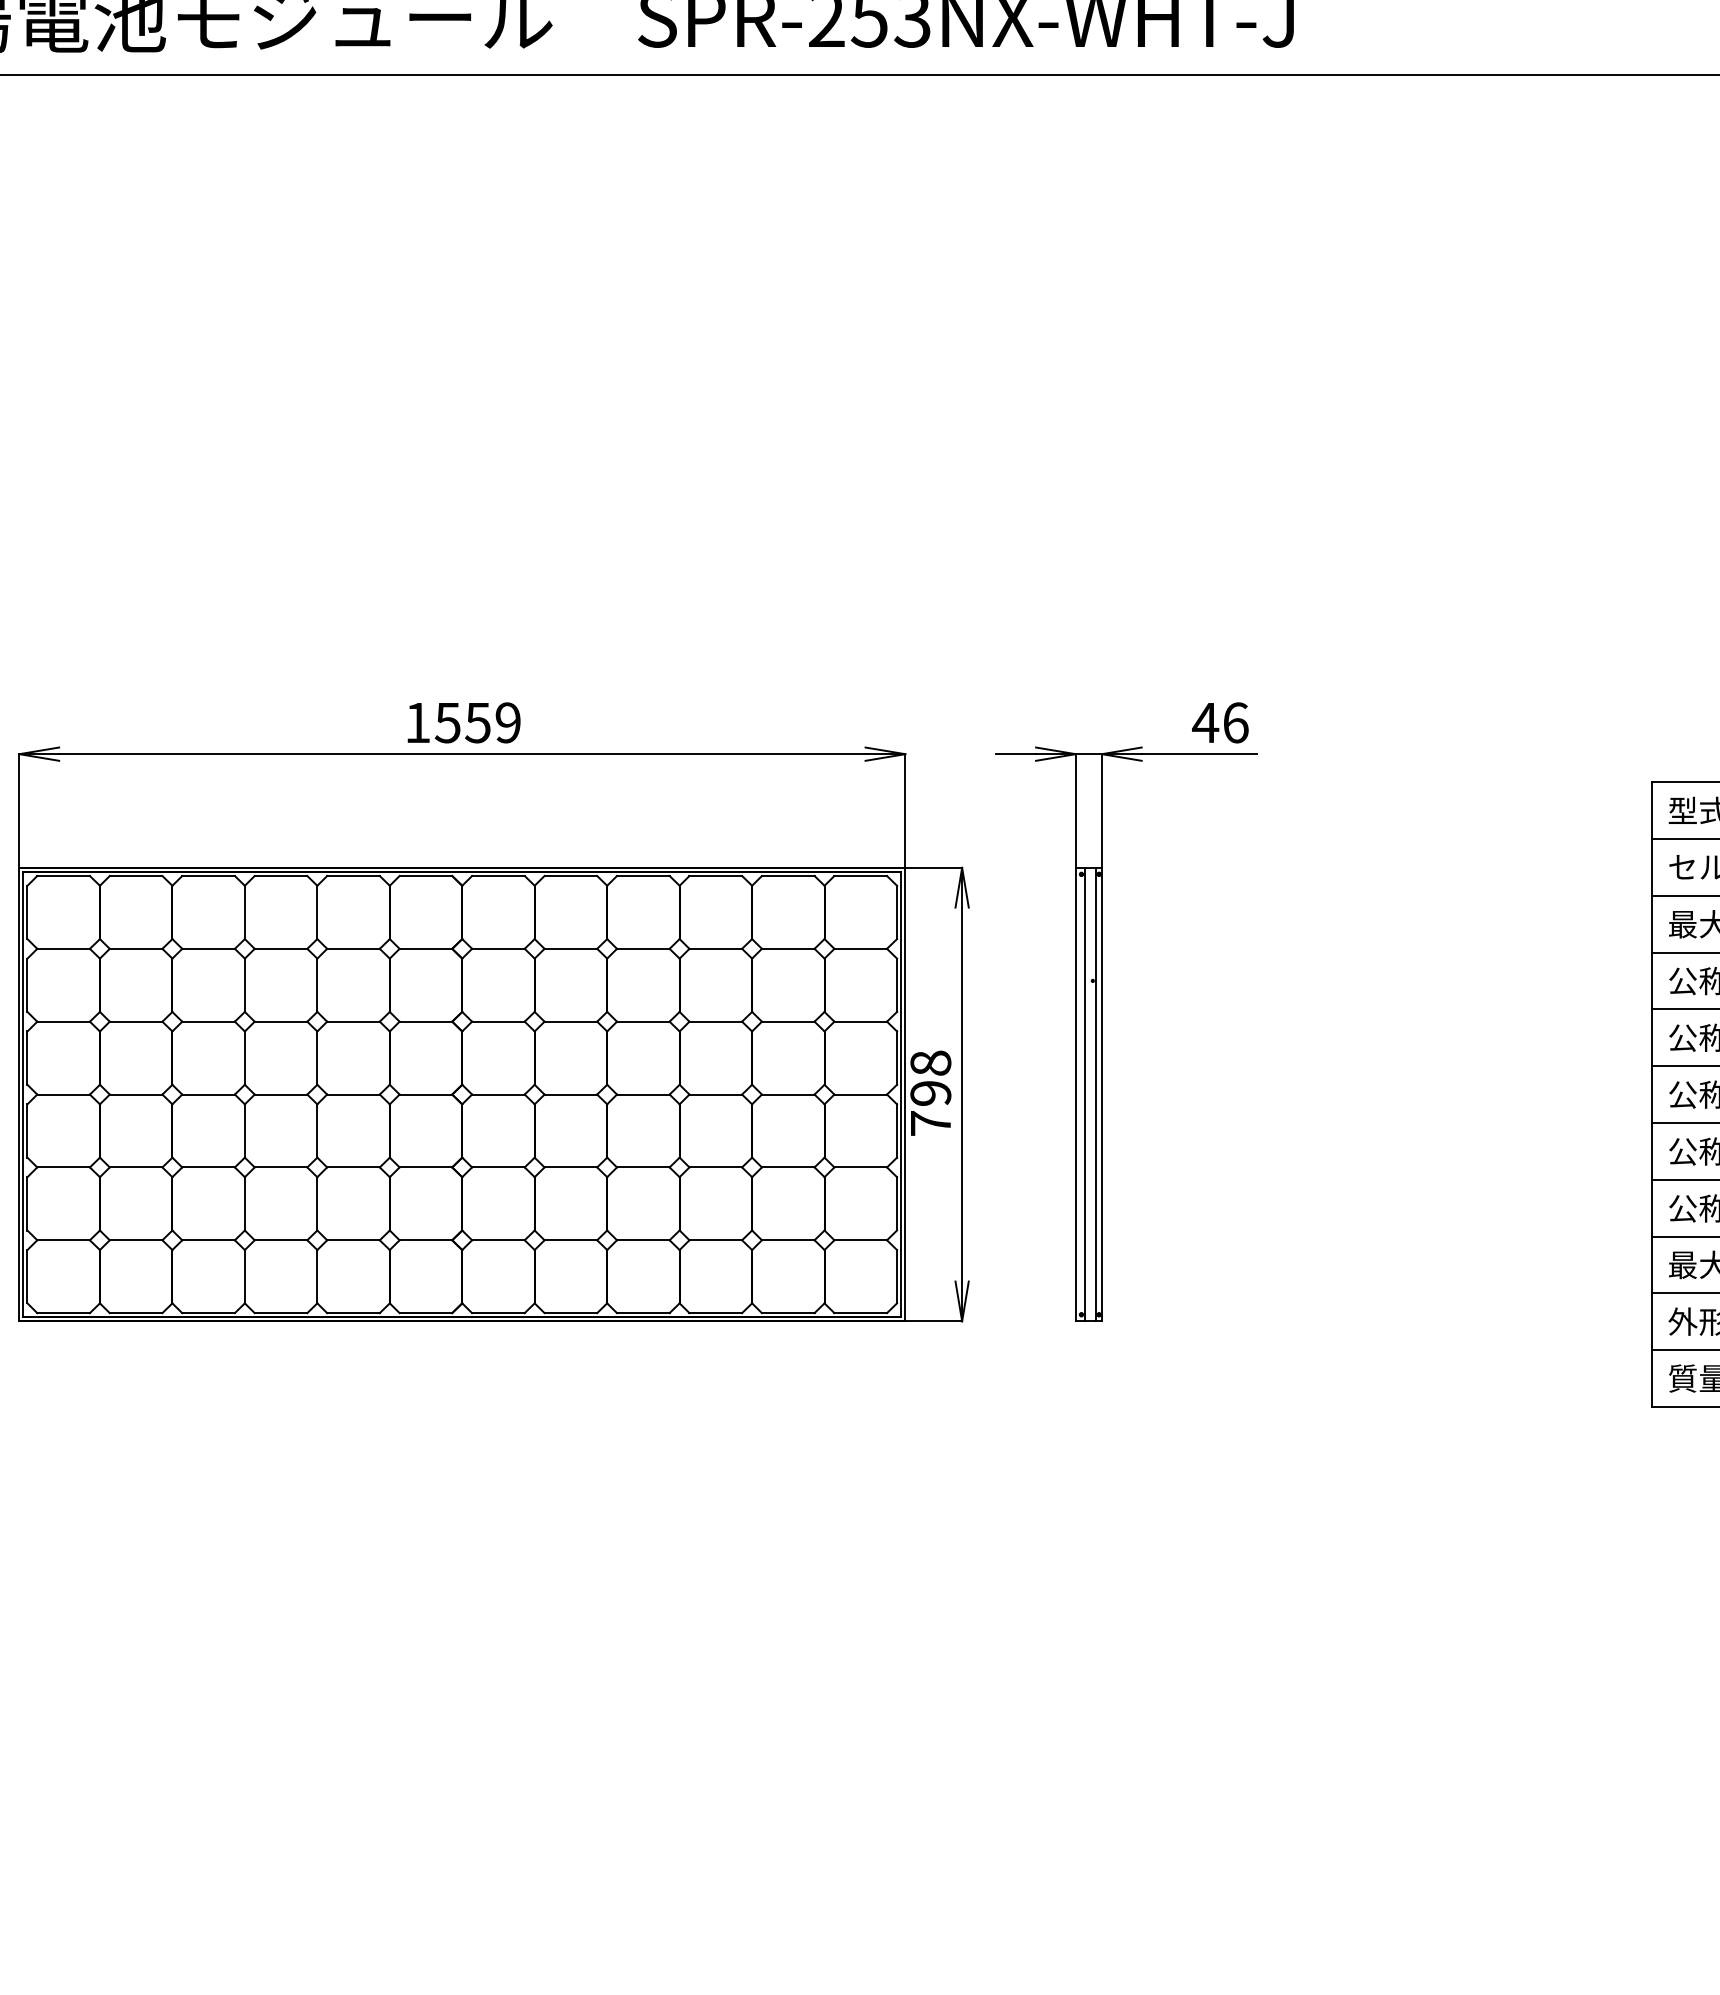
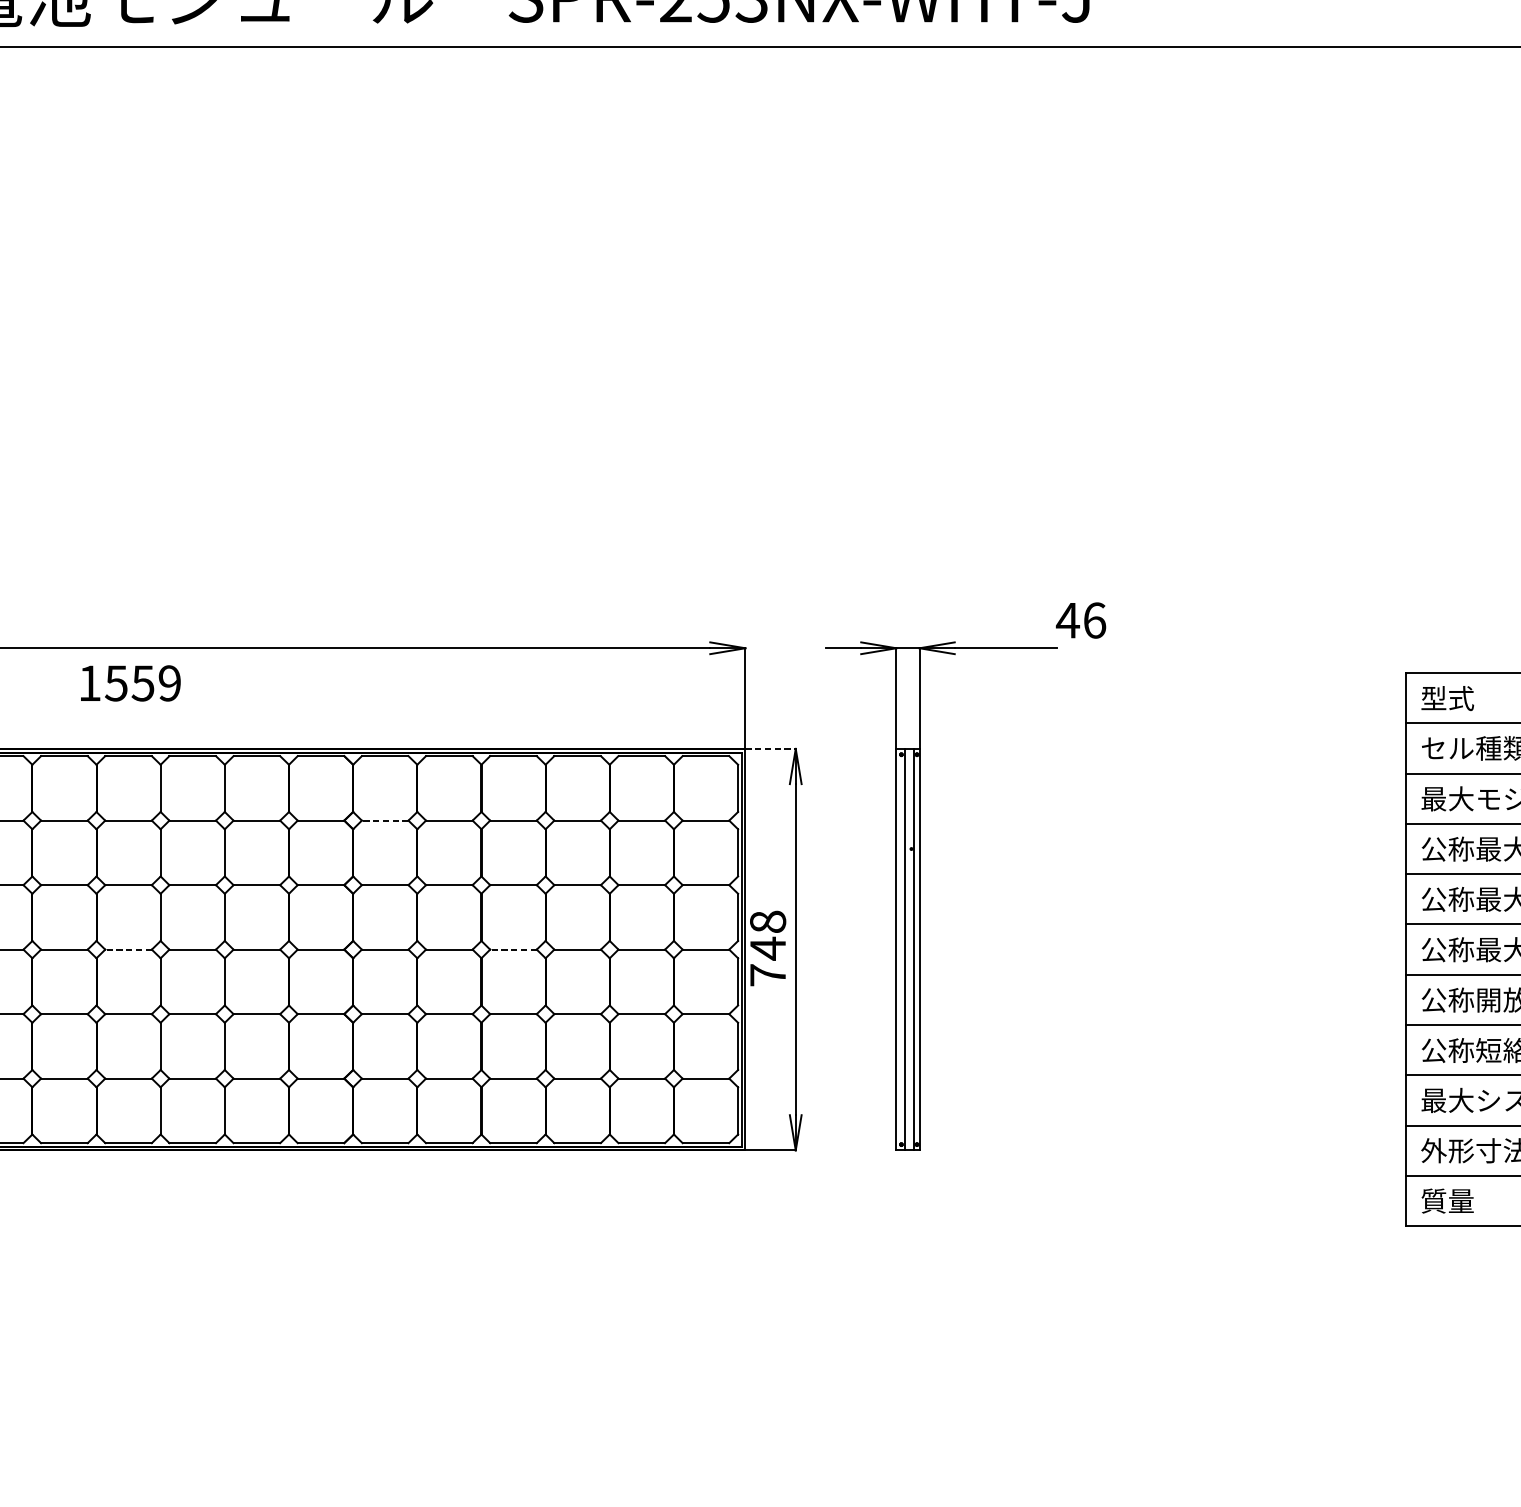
text: (463, 722) -> (130, 683), moved
text: (1220, 722) -> (1081, 620), moved
line: (934, 867) -> (771, 748), solid -> dashed
line: (497, 948) -> (384, 820), solid -> dashed
text: (930, 1093) -> (767, 948), 798 -> 748
line: (208, 1094) -> (128, 949), solid -> dashed
line: (642, 1094) -> (512, 949), solid -> dashed

